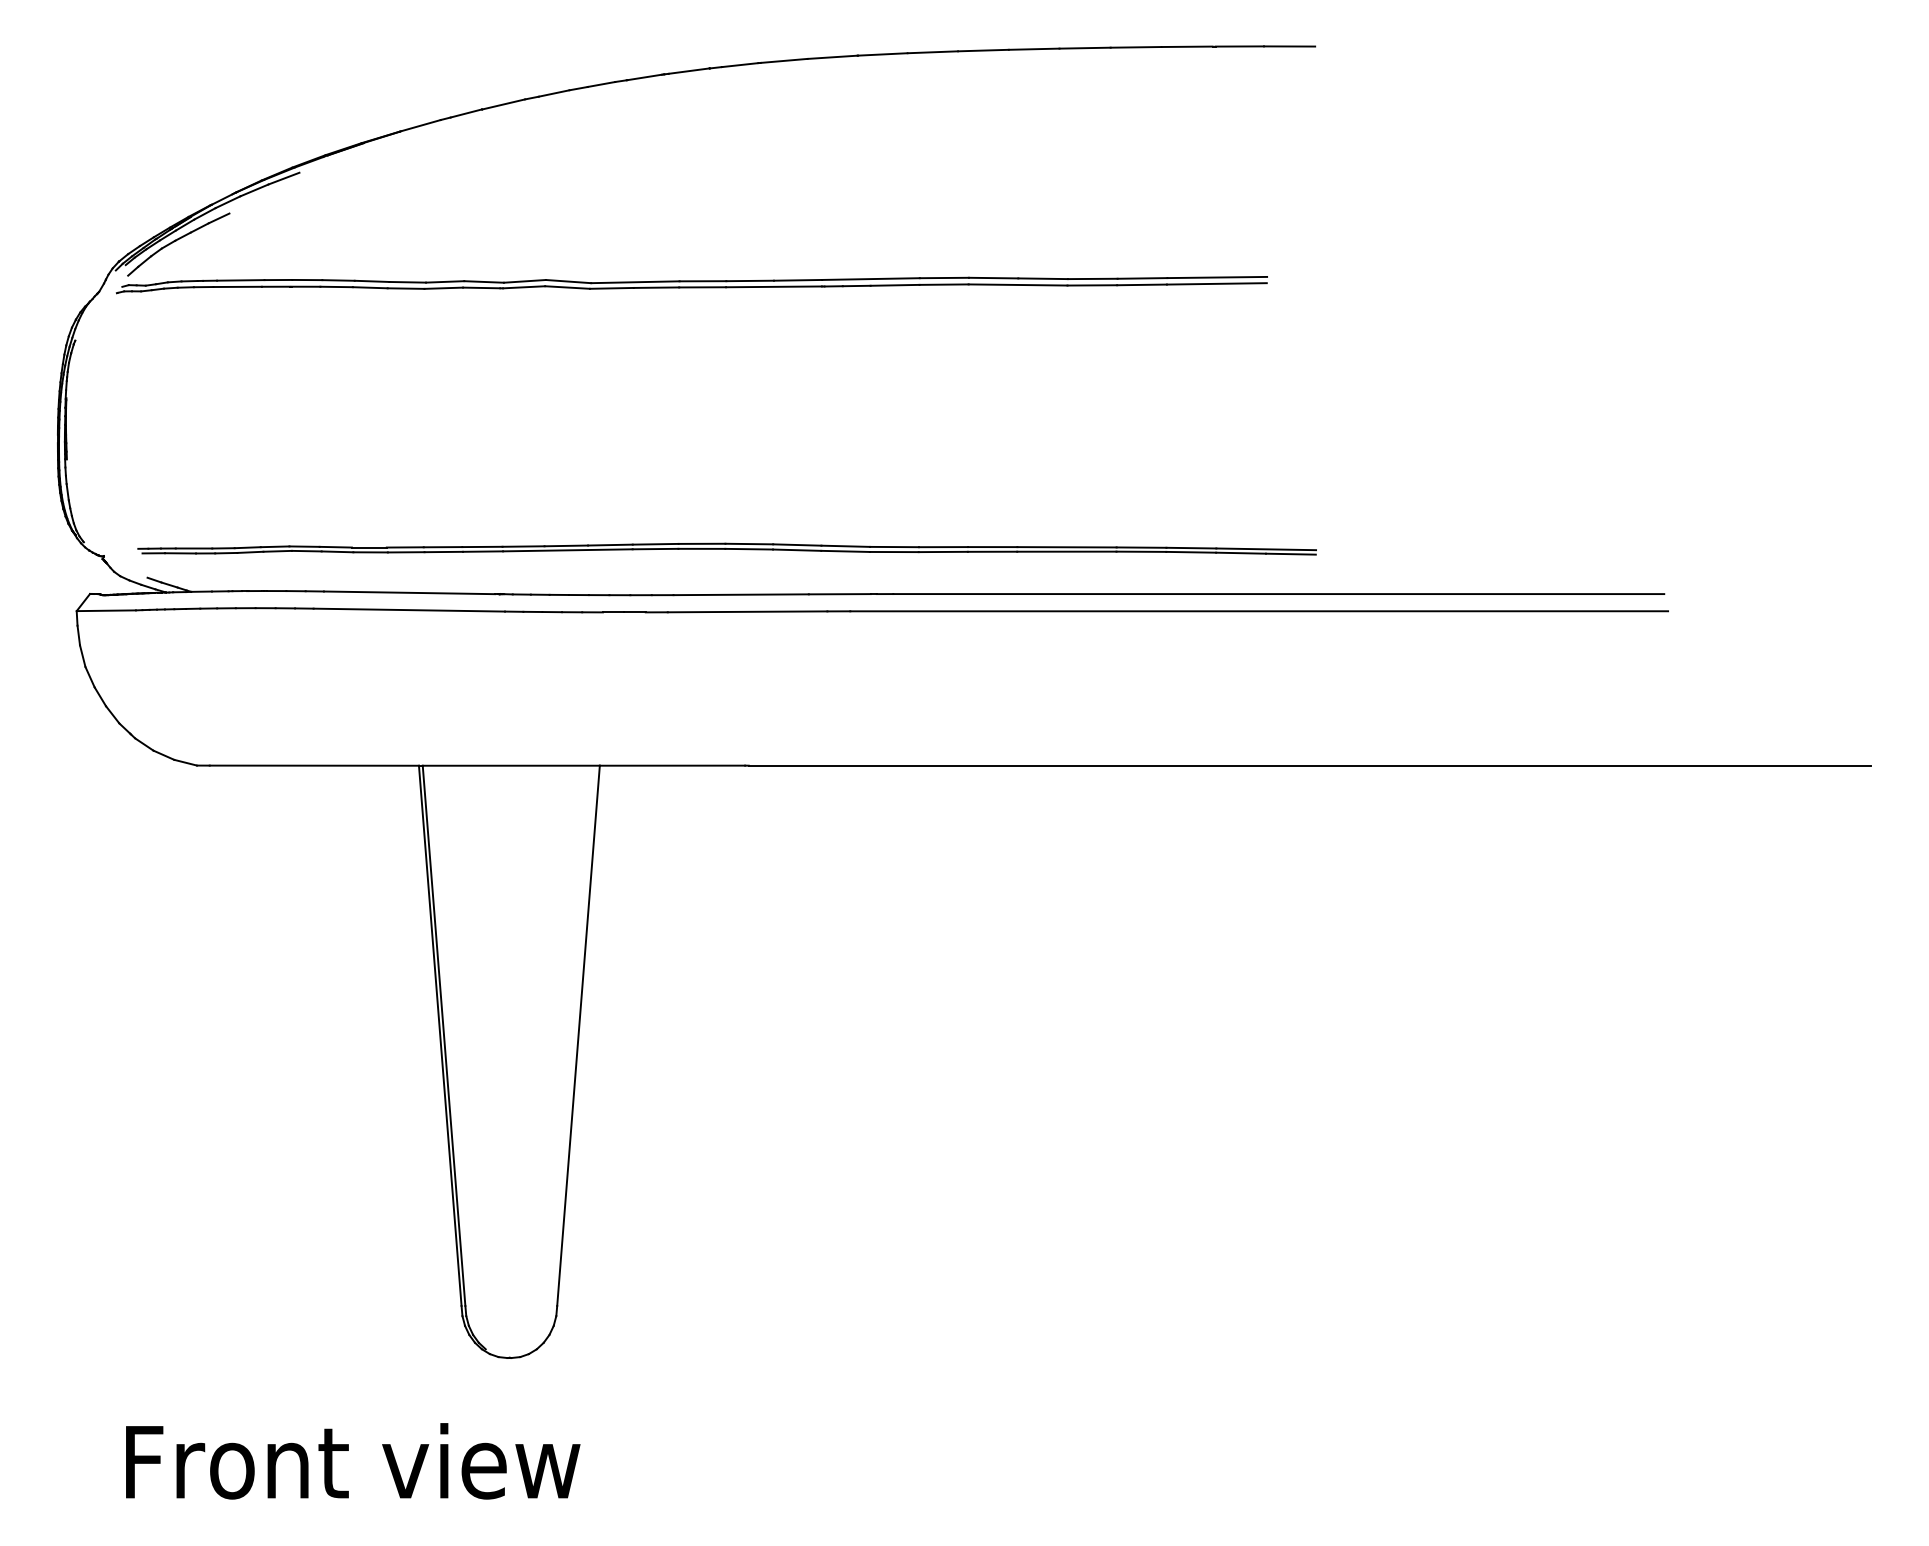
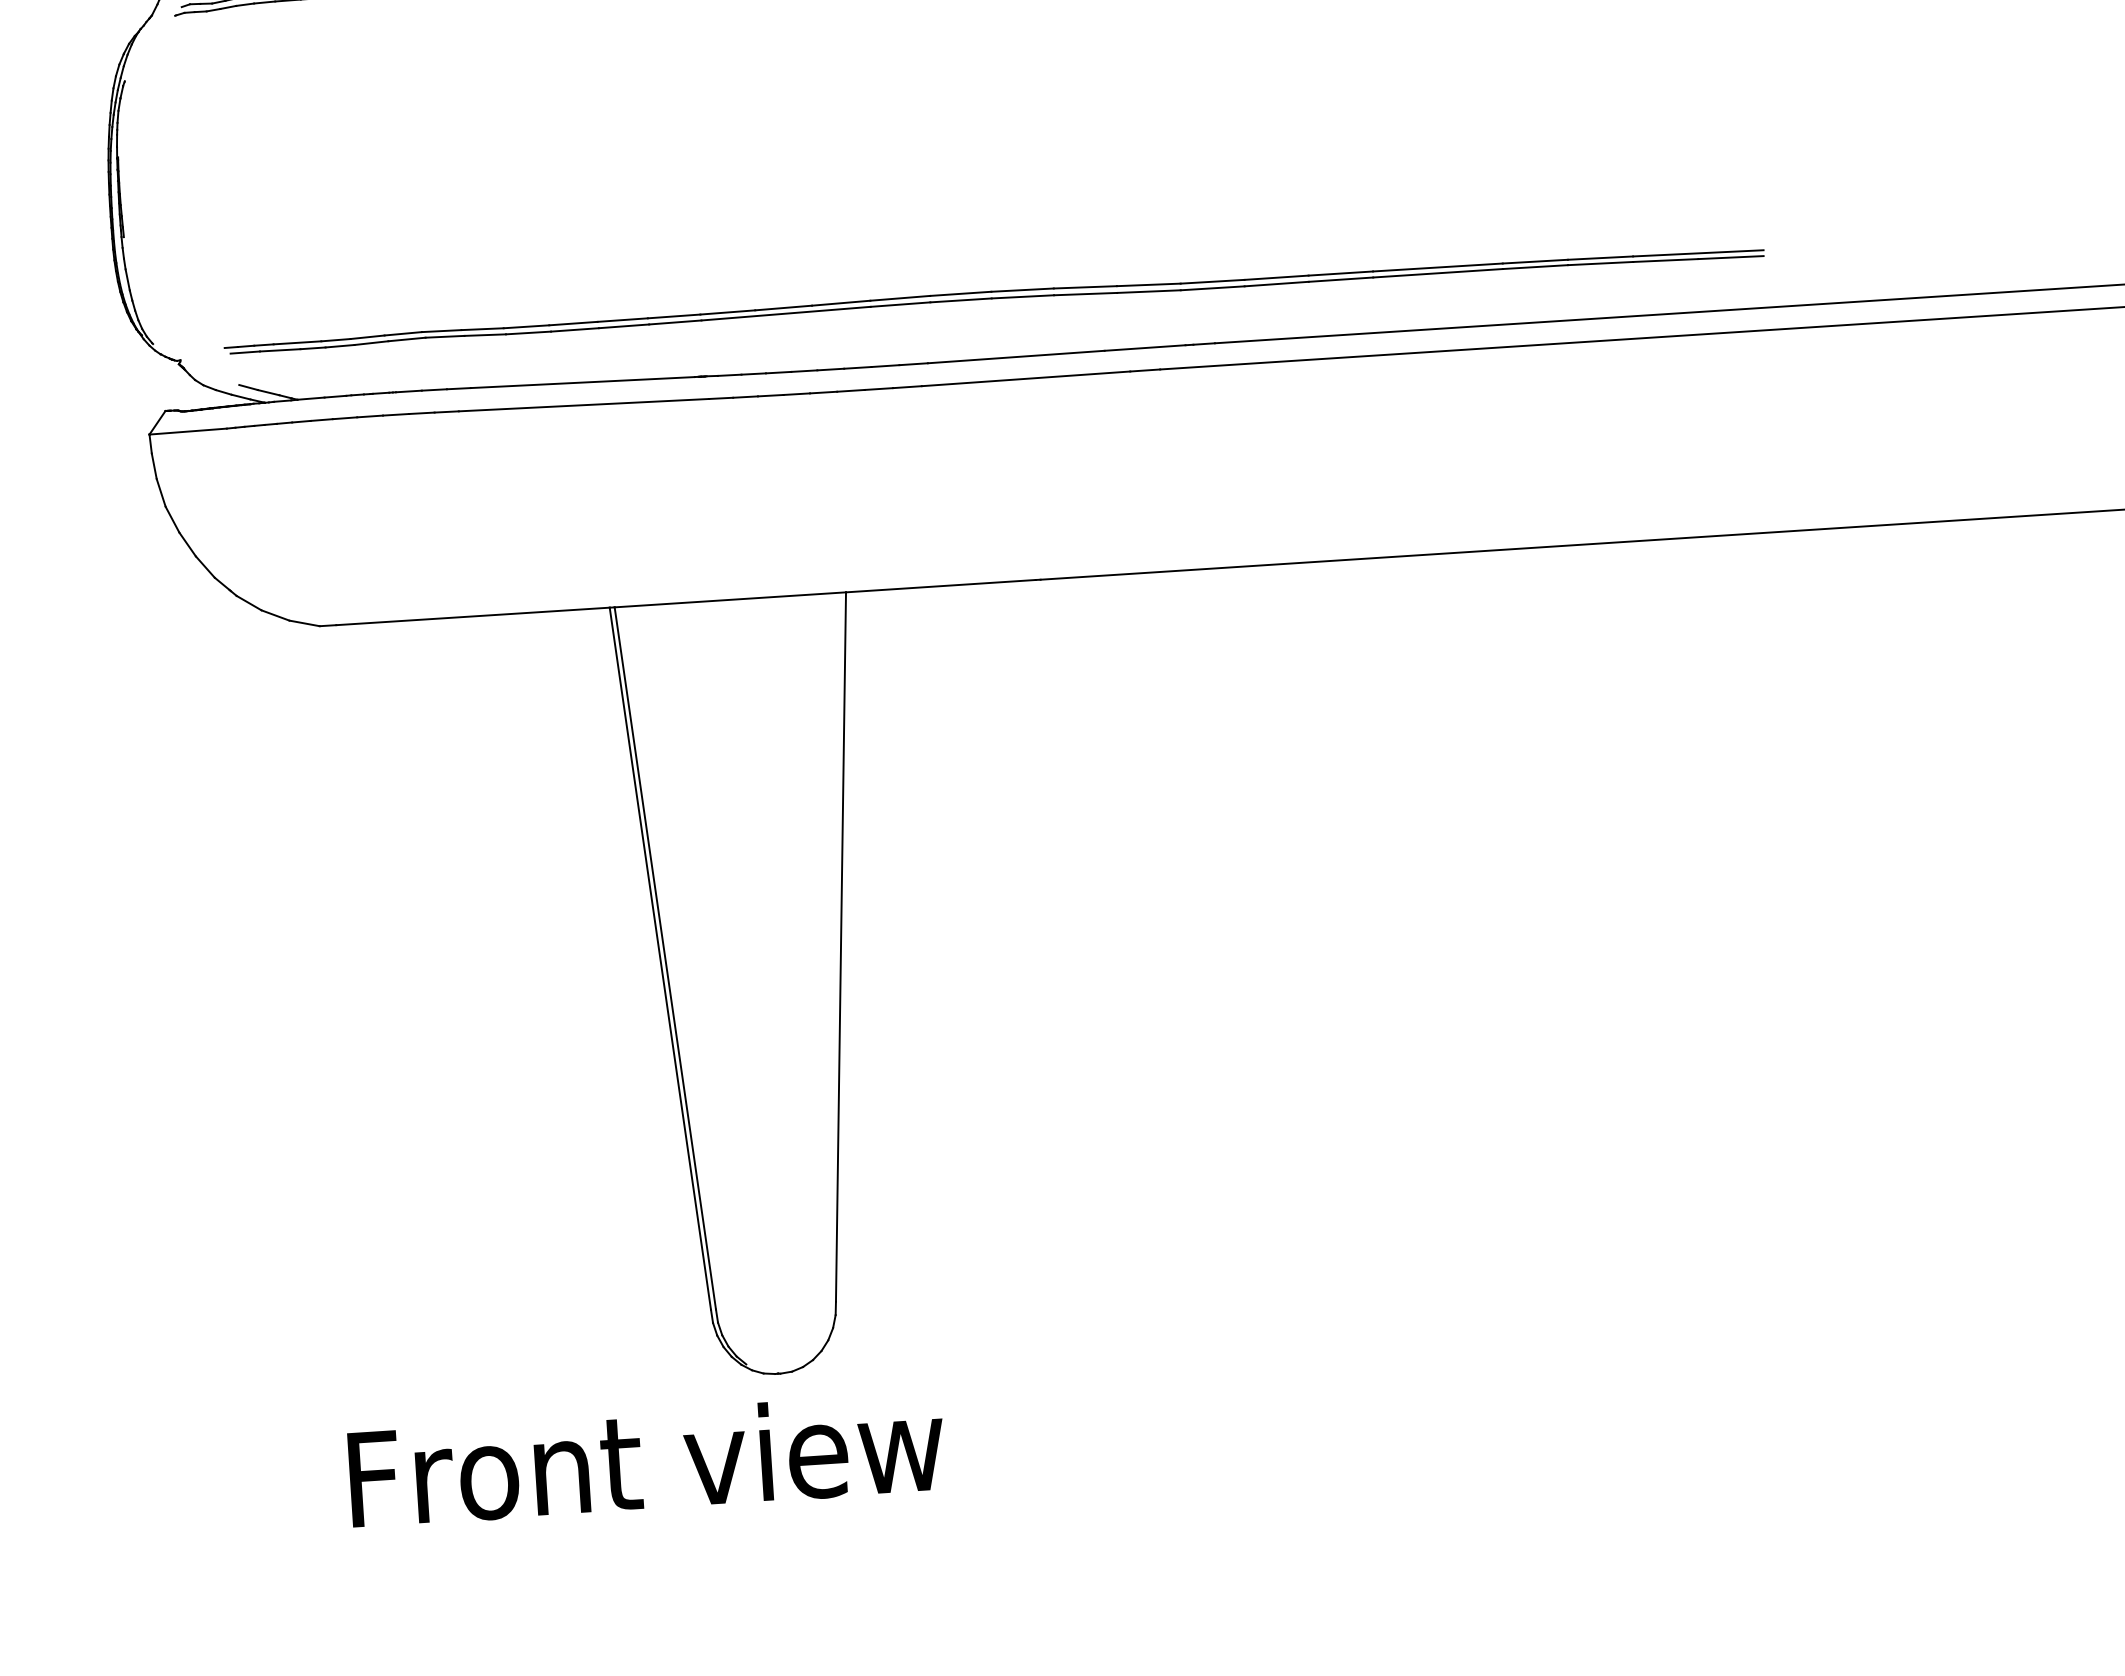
text: (353, 1461) -> (647, 1460), moved

